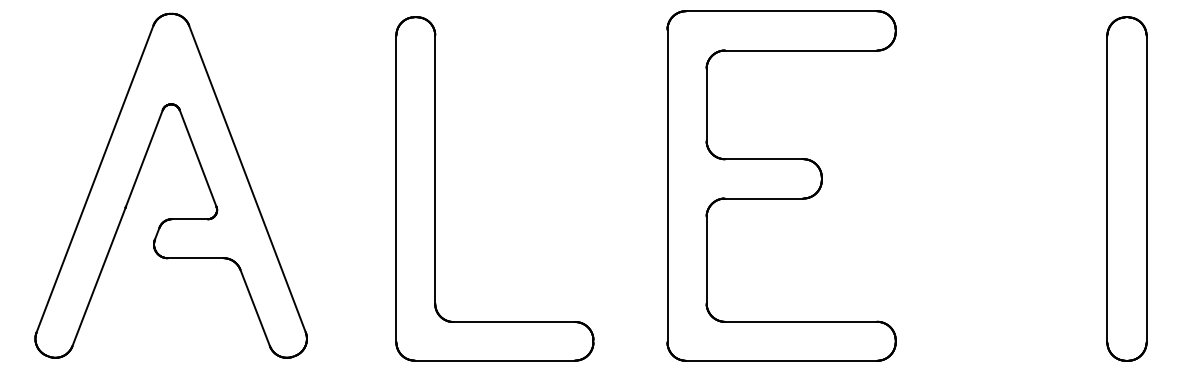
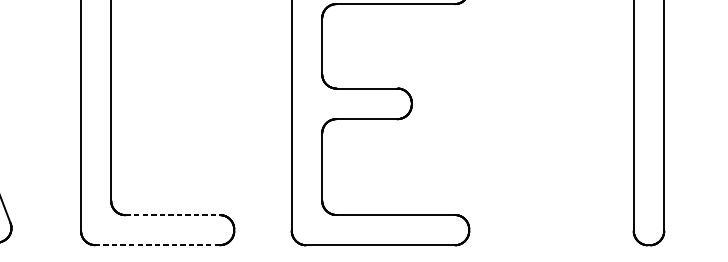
line: (514, 322) -> (172, 215), solid -> dashed
line: (494, 360) -> (157, 245), solid -> dashed

